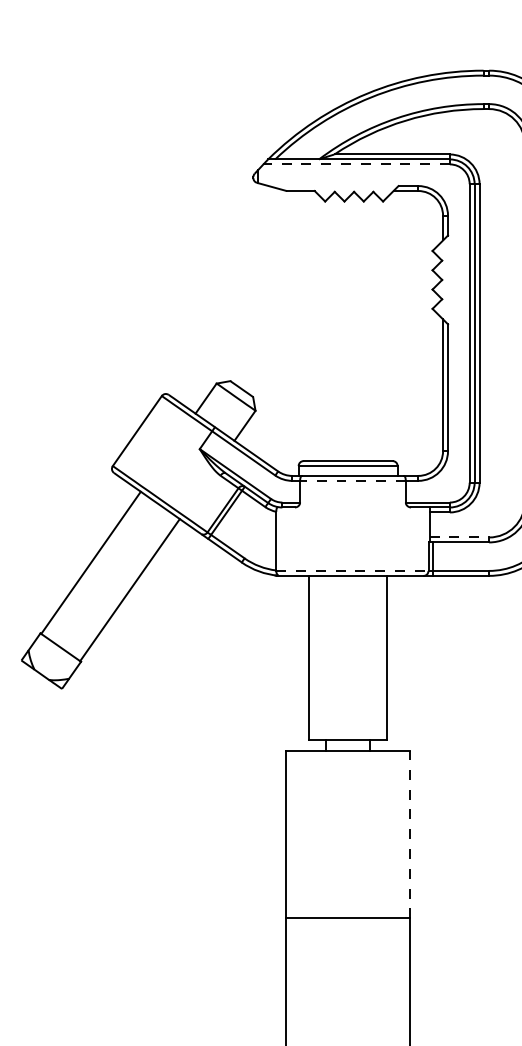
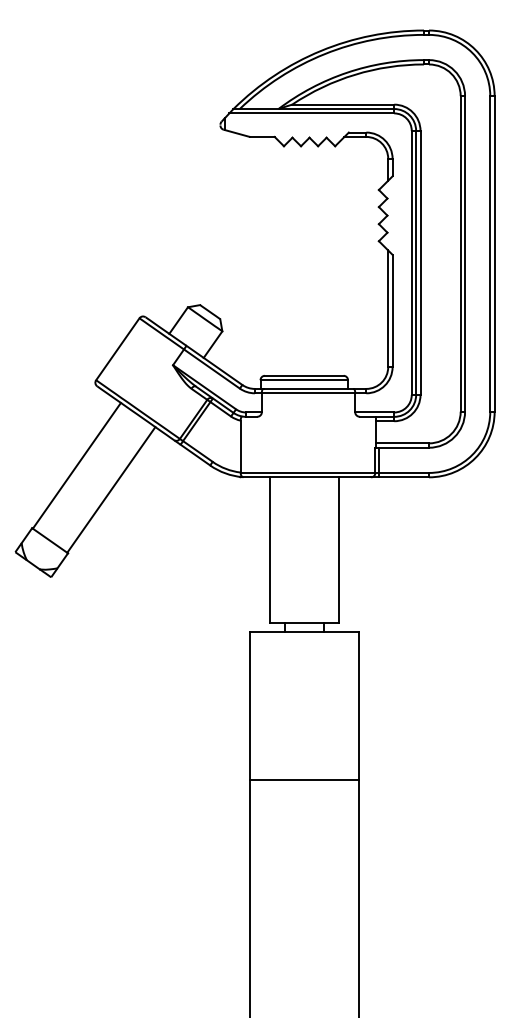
line: (356, 164) -> (311, 113), dashed -> solid
line: (352, 481) -> (308, 393), dashed -> solid
line: (460, 537) -> (403, 443), dashed -> solid
line: (352, 570) -> (308, 472), dashed -> solid
line: (409, 834) -> (358, 706), dashed -> solid

